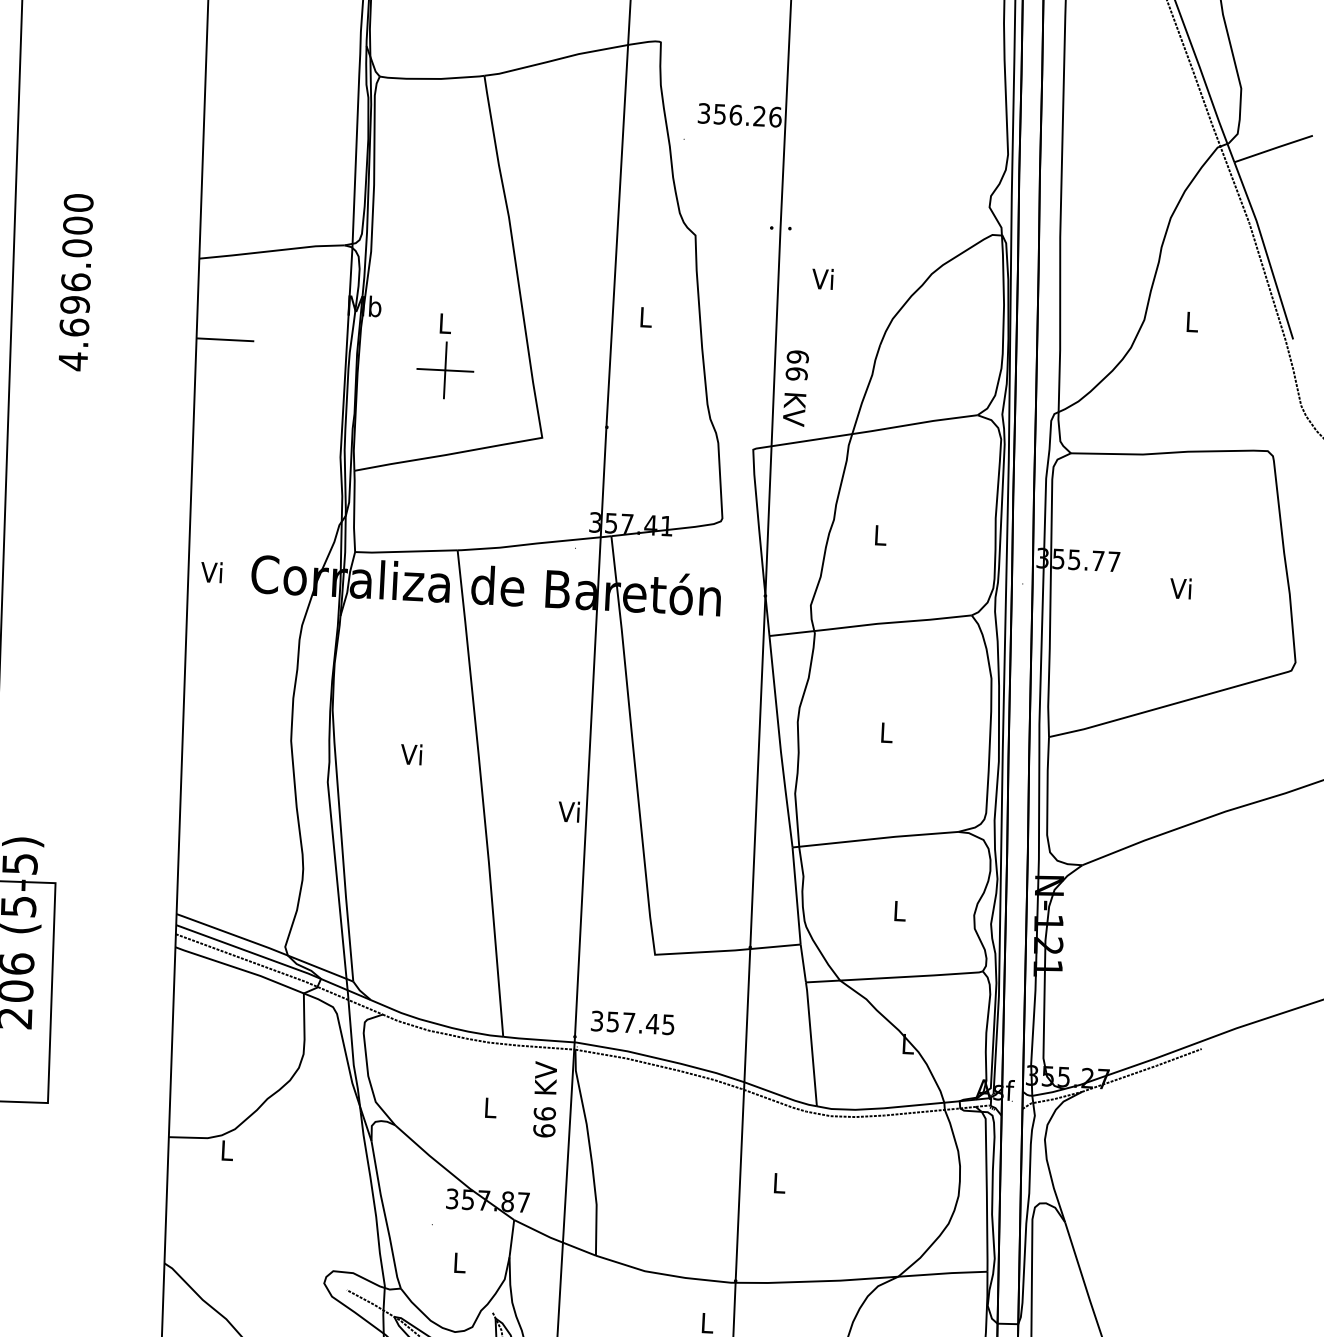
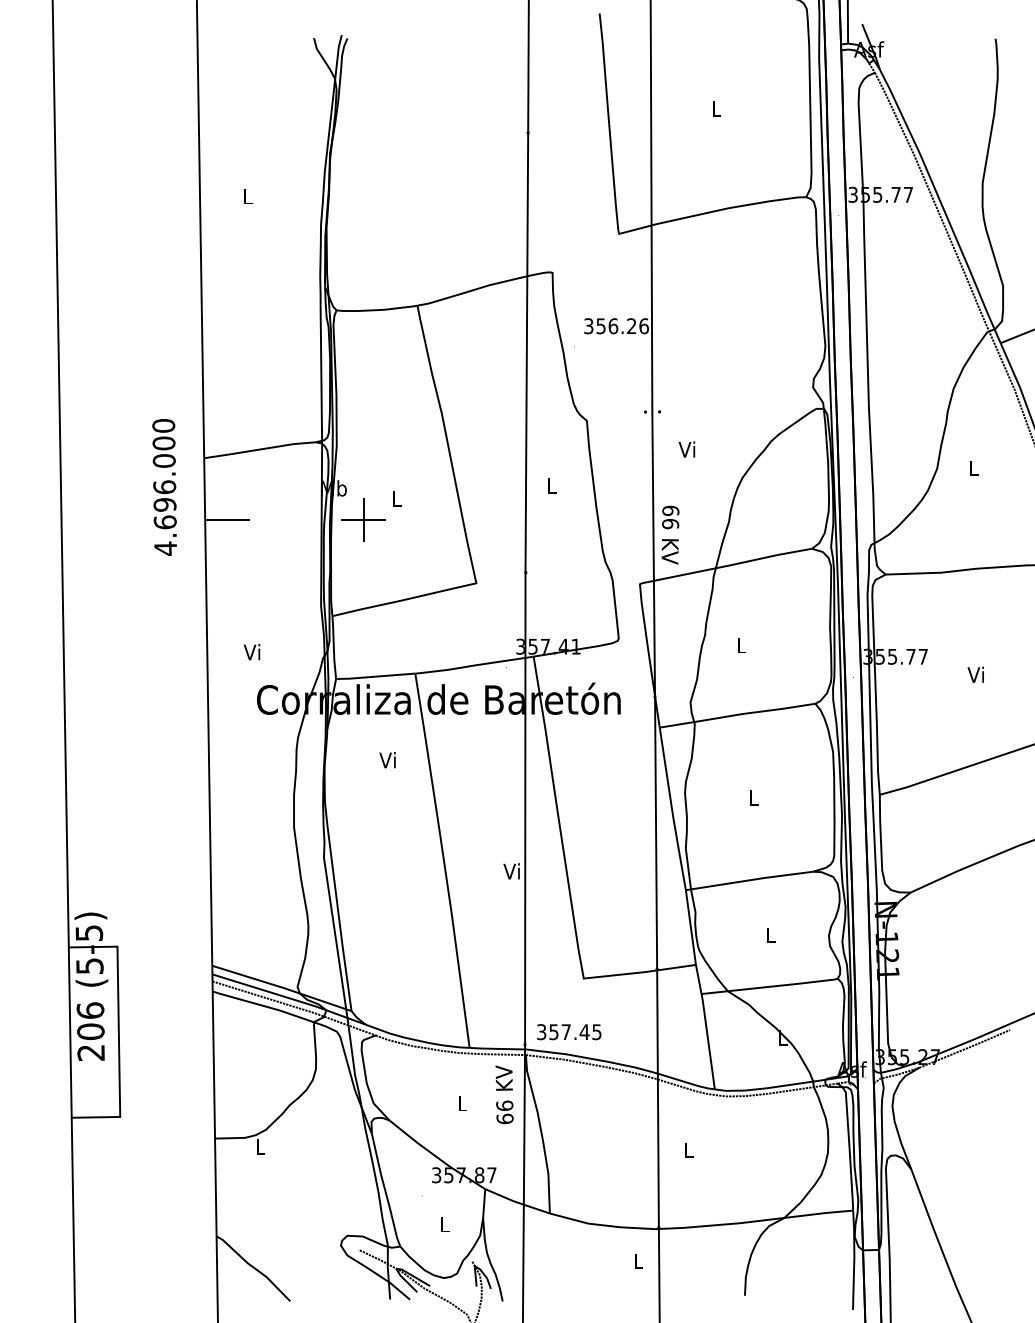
text: (75, 282) -> (164, 487), moved
part: (445, 369) -> (363, 519), moved
text: (210, 572) -> (251, 652), moved
text: (411, 754) -> (387, 760), moved

